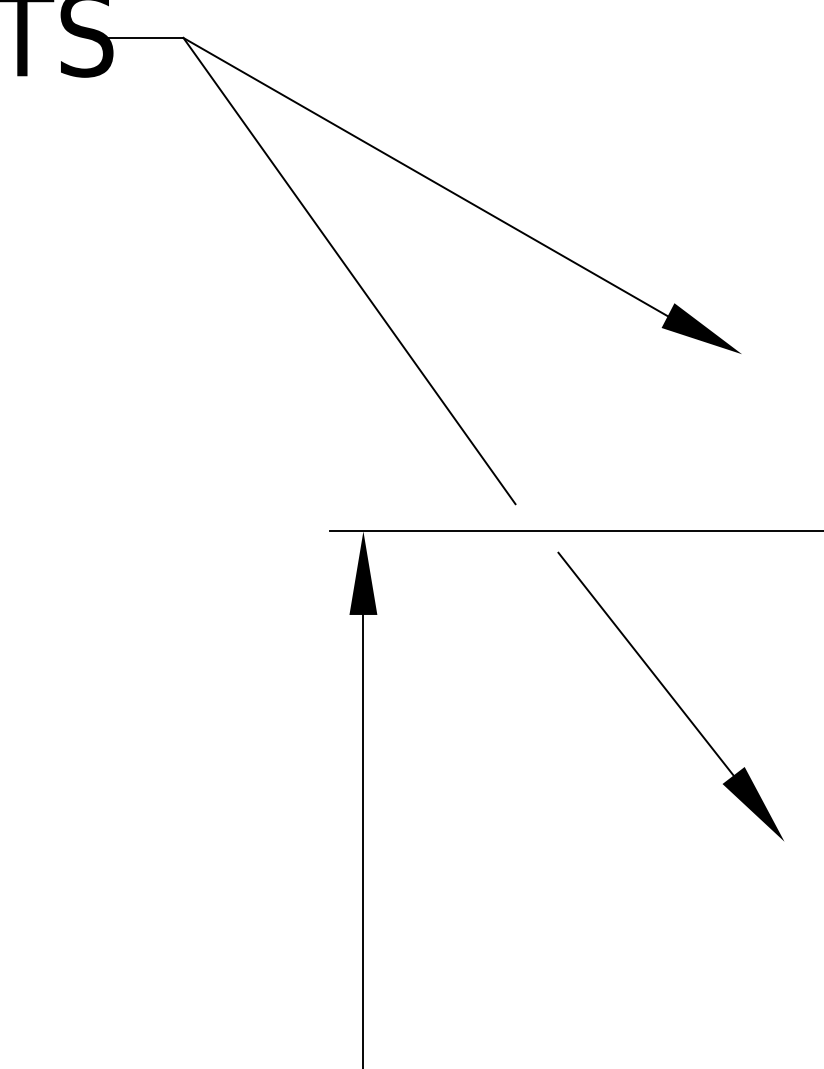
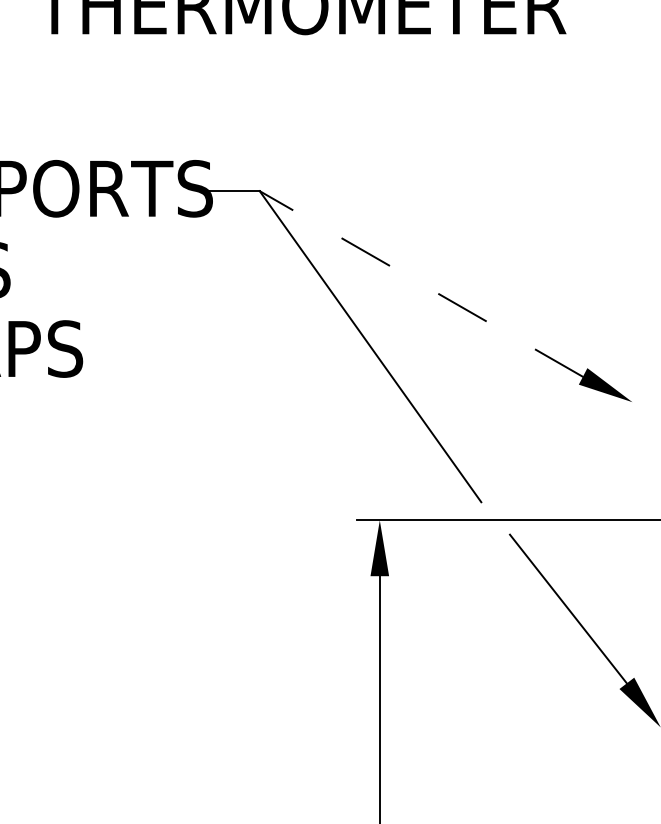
line: (425, 177) -> (421, 284), solid -> dashed

